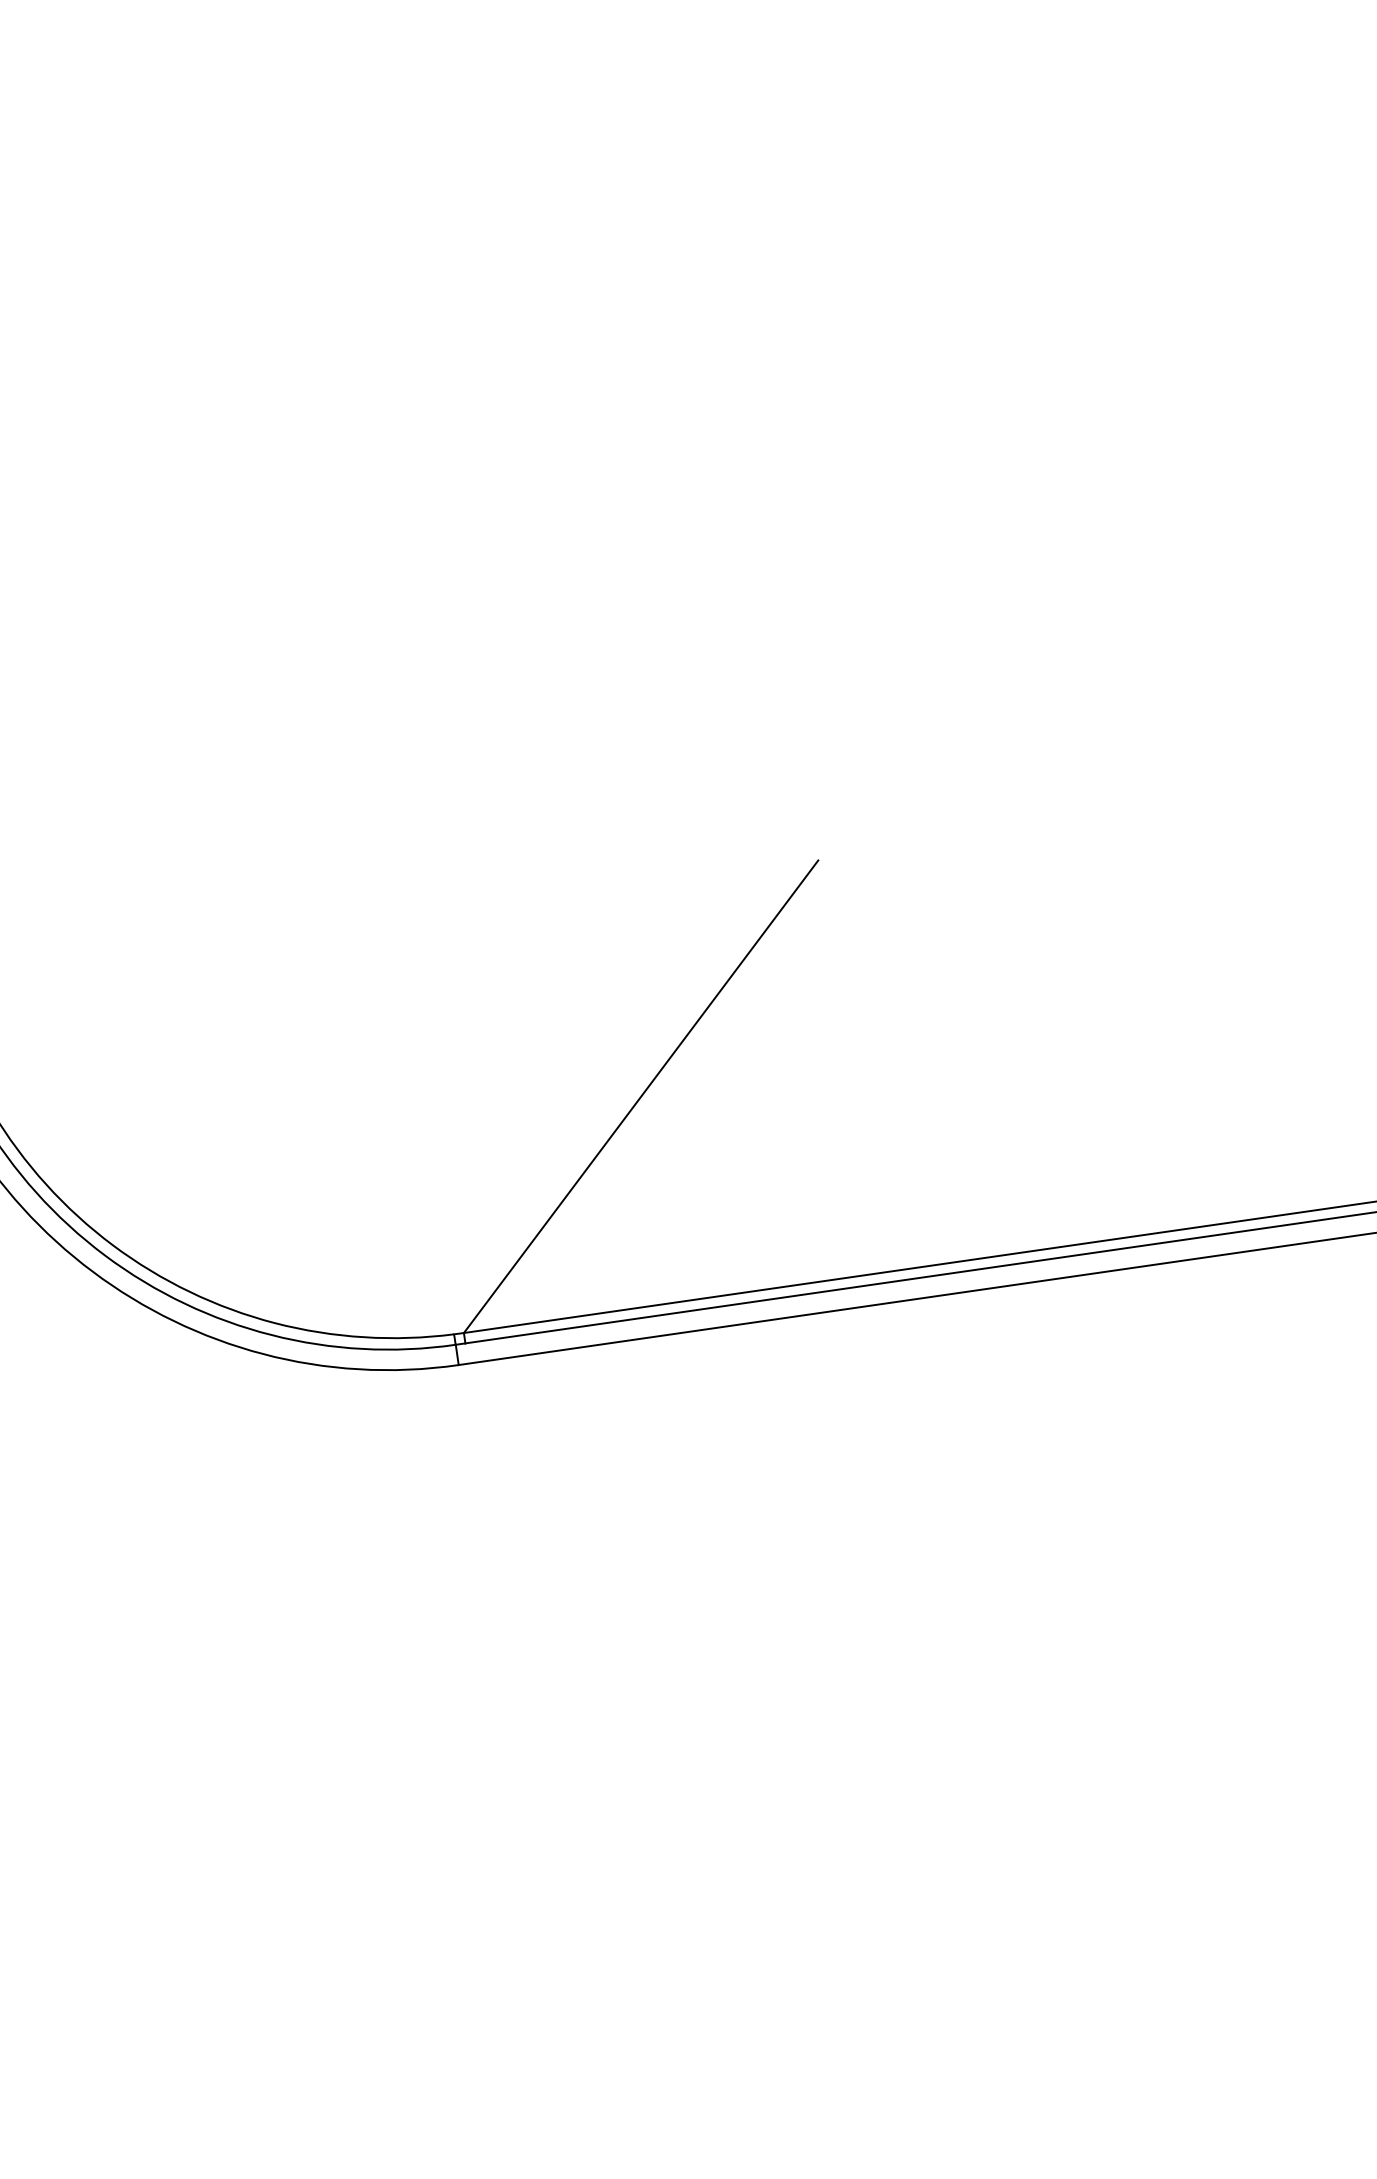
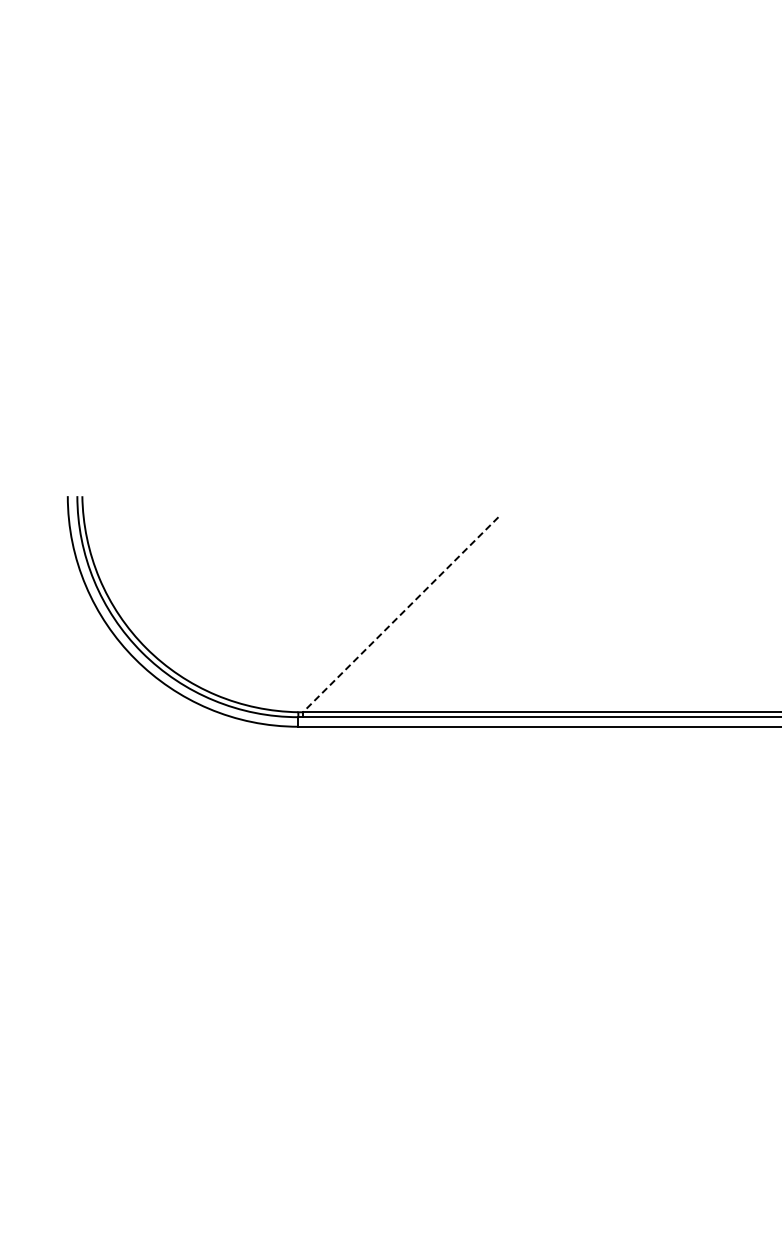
line: (640, 1098) -> (400, 615), solid -> dashed

